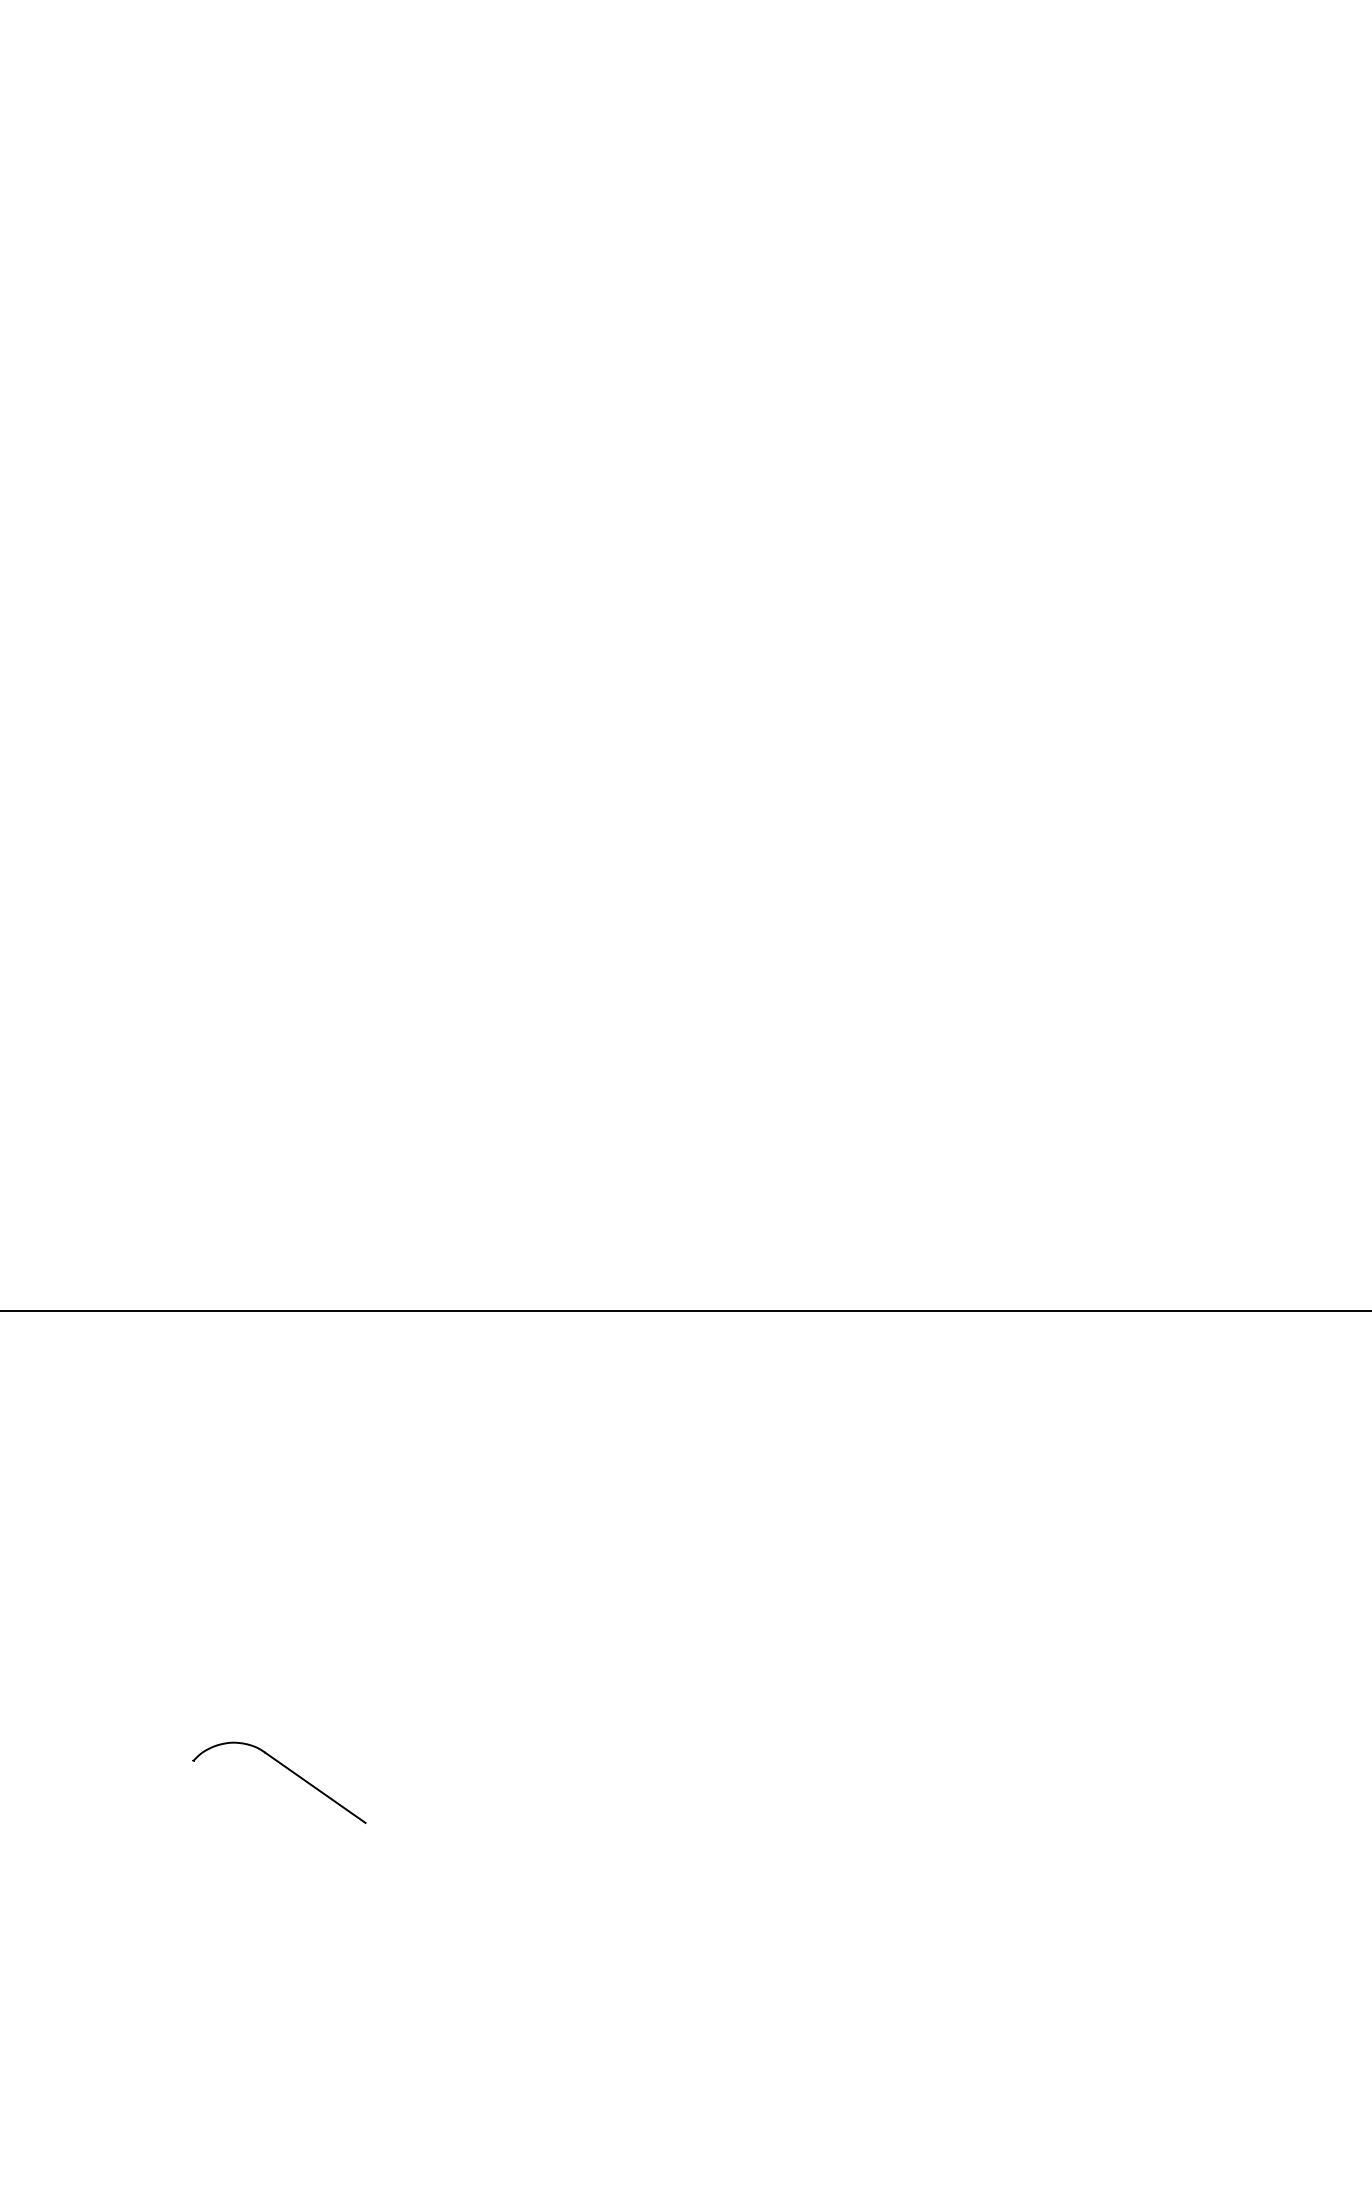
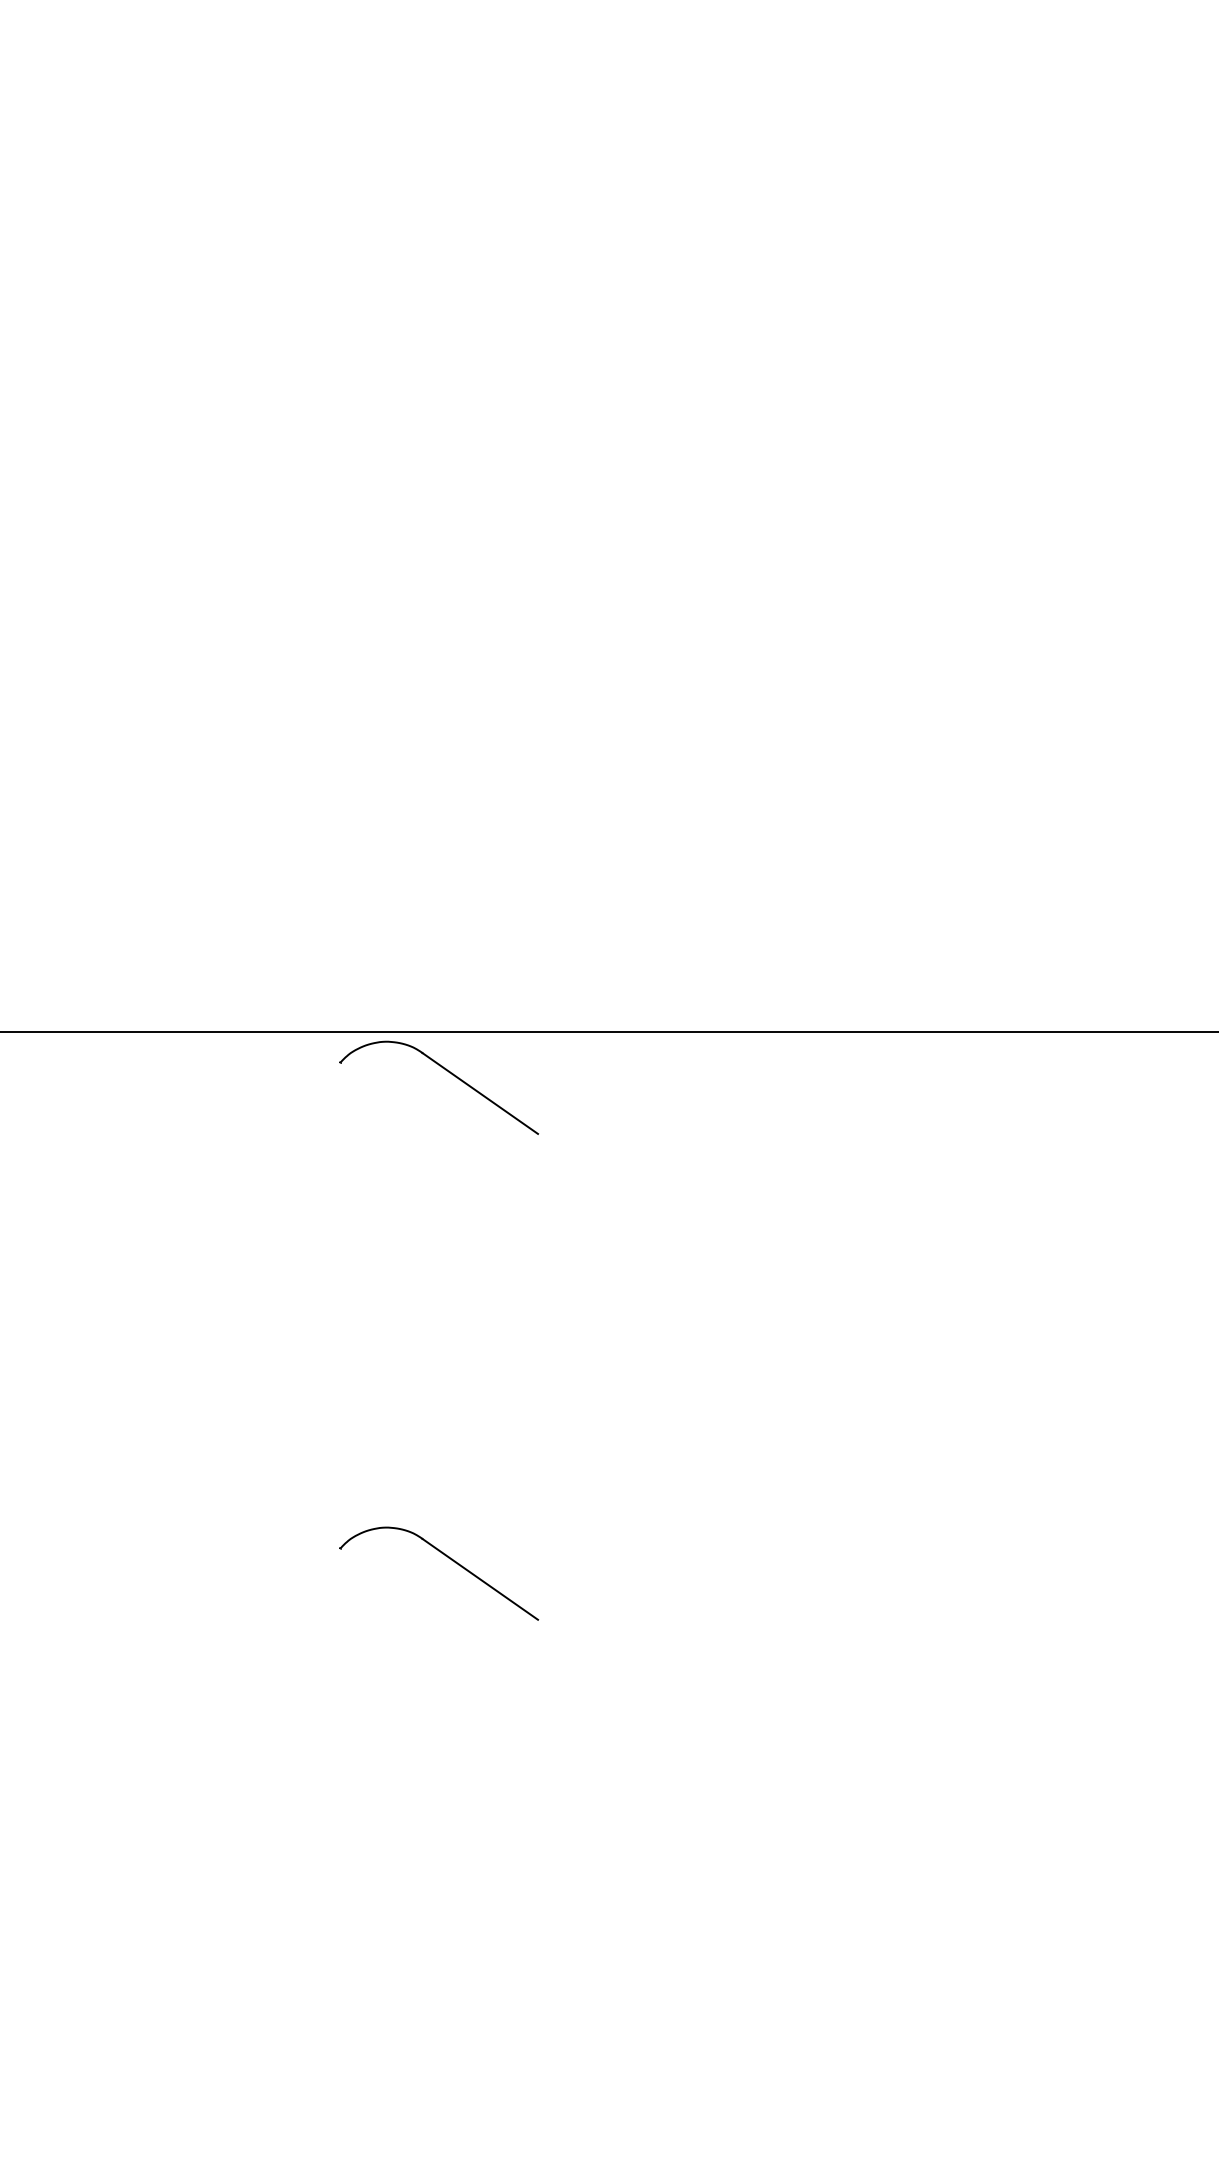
part: (288, 1347) -> (449, 1073), added

